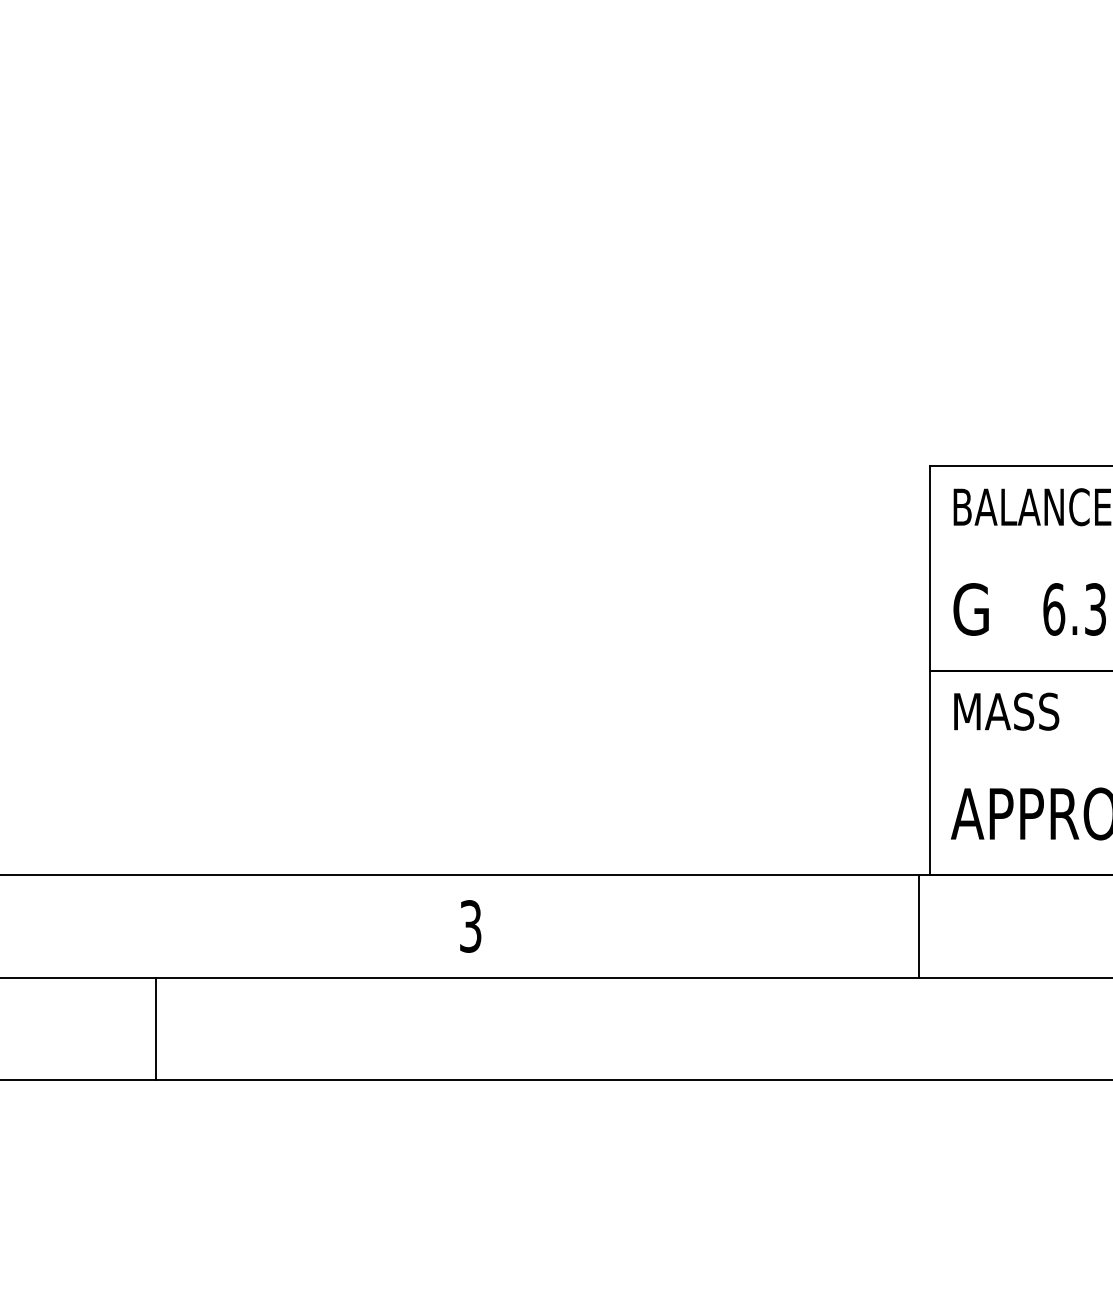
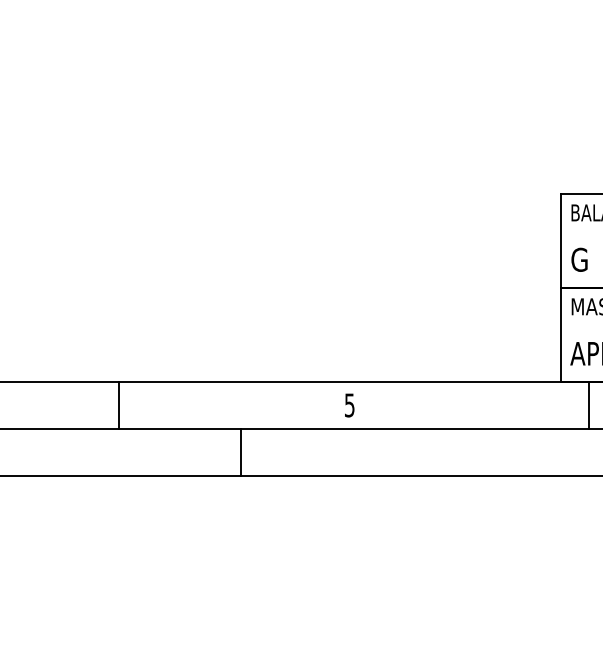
text: (470, 924) -> (349, 404), 3 -> 5
line: (918, 924) -> (588, 404), moved
line: (156, 1026) -> (241, 451), moved

